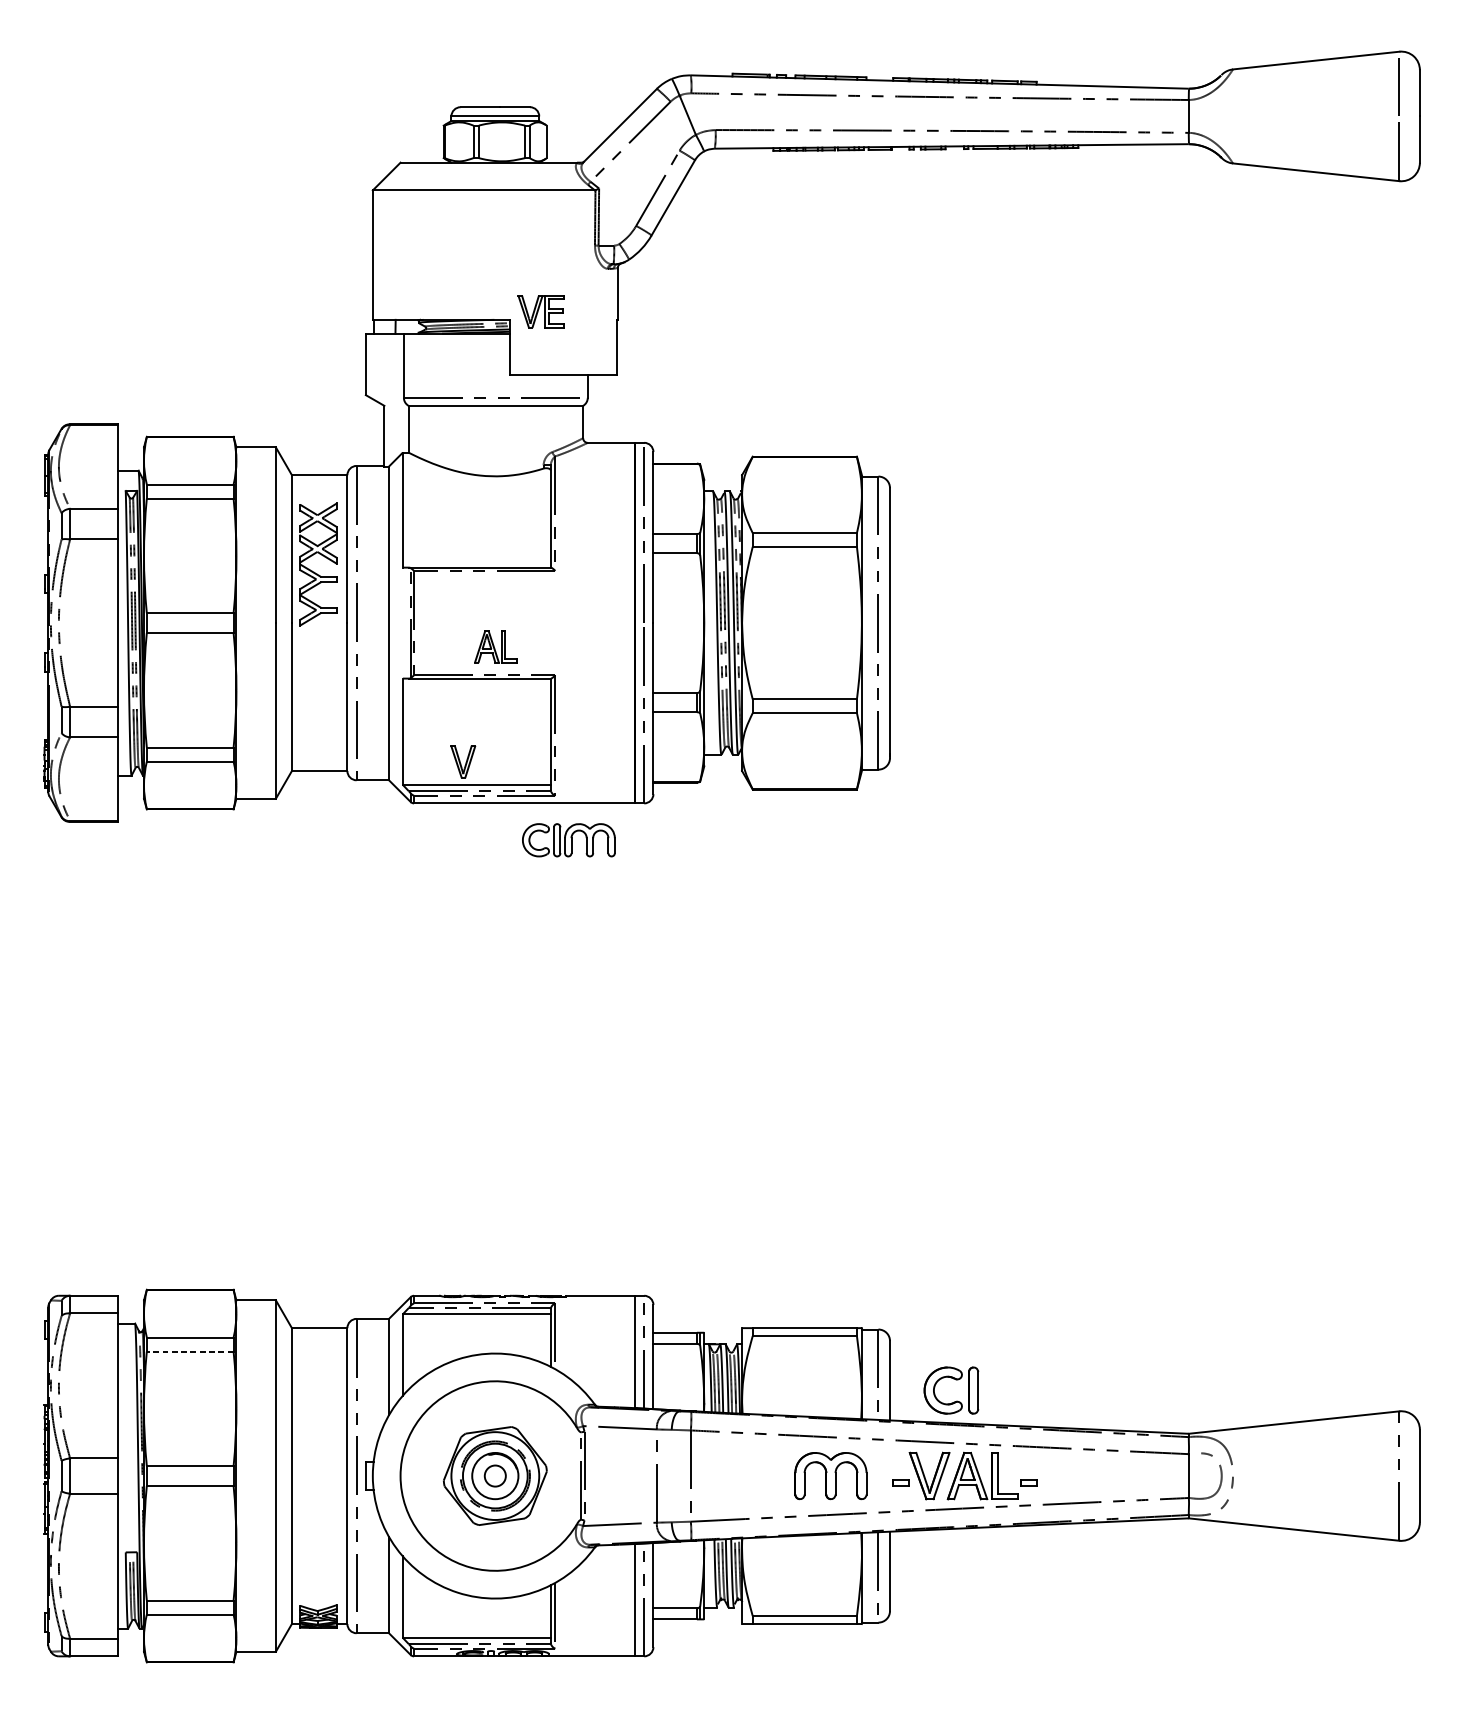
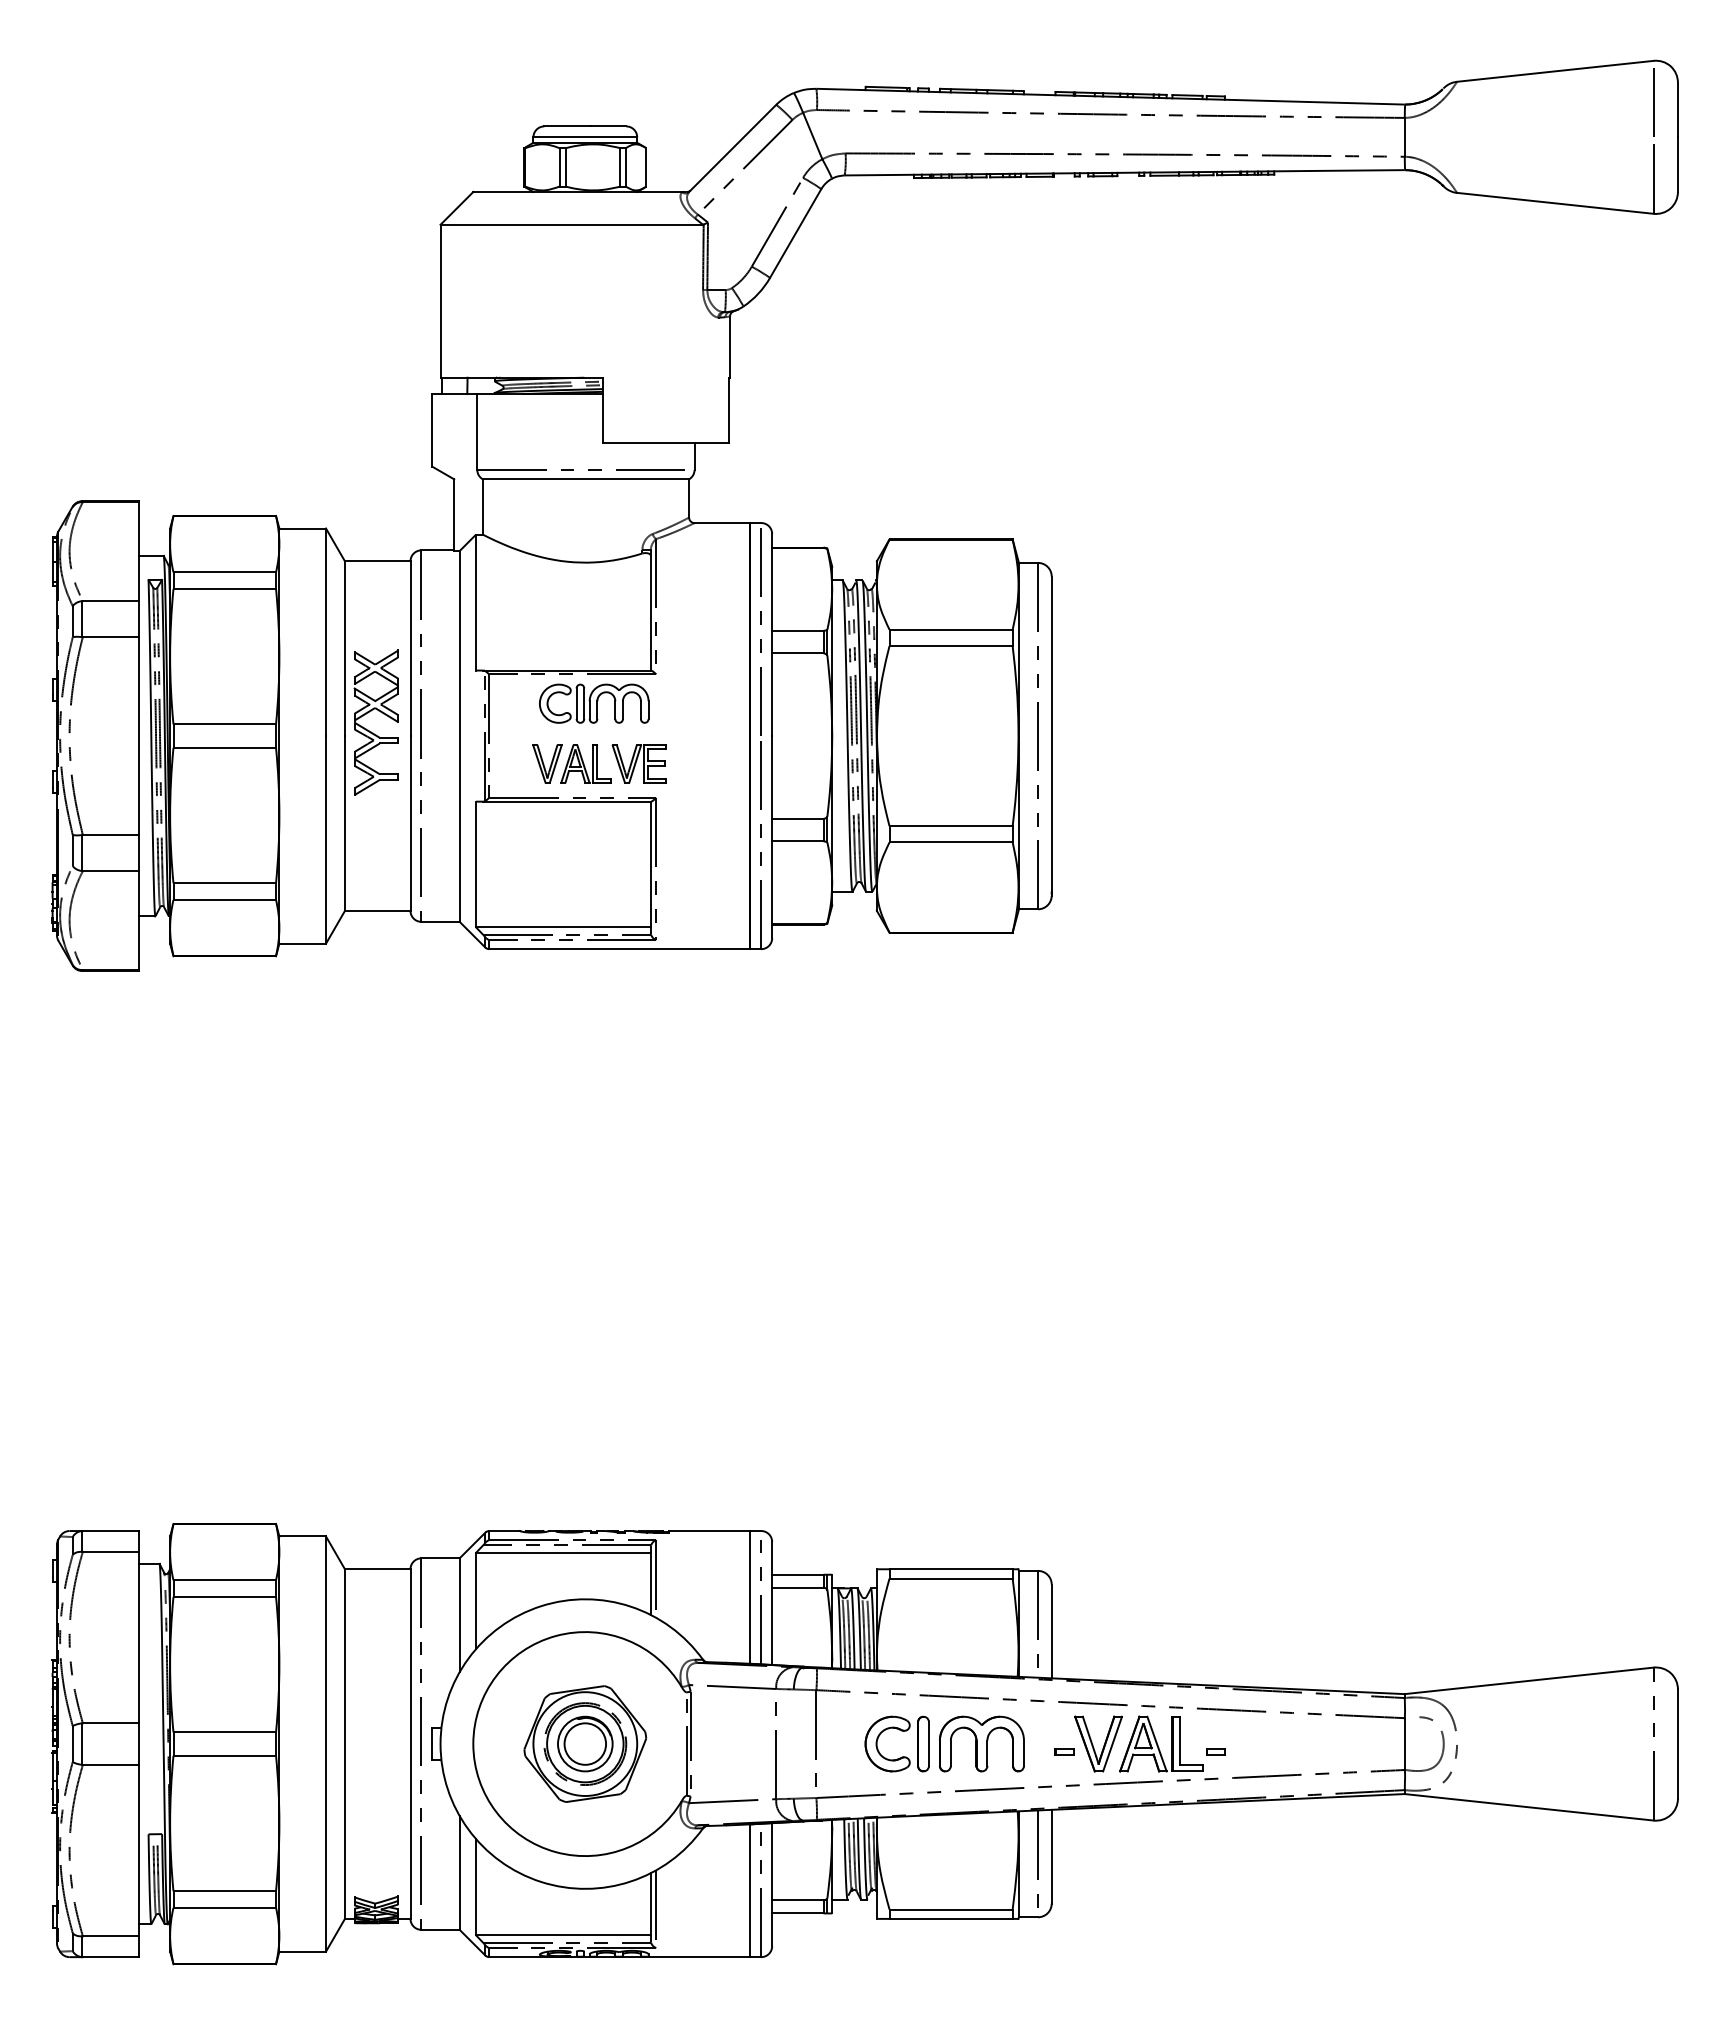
part: (540, 311) -> (638, 763), moved
part: (314, 571) -> (371, 731), moved
part: (463, 761) -> (547, 763), moved
part: (569, 840) -> (594, 703), moved
line: (190, 1351) -> (224, 1596), dashed -> solid
part: (954, 1379) -> (901, 1731), moved
circle: (495, 1475) -> (585, 1743), size x1.67

